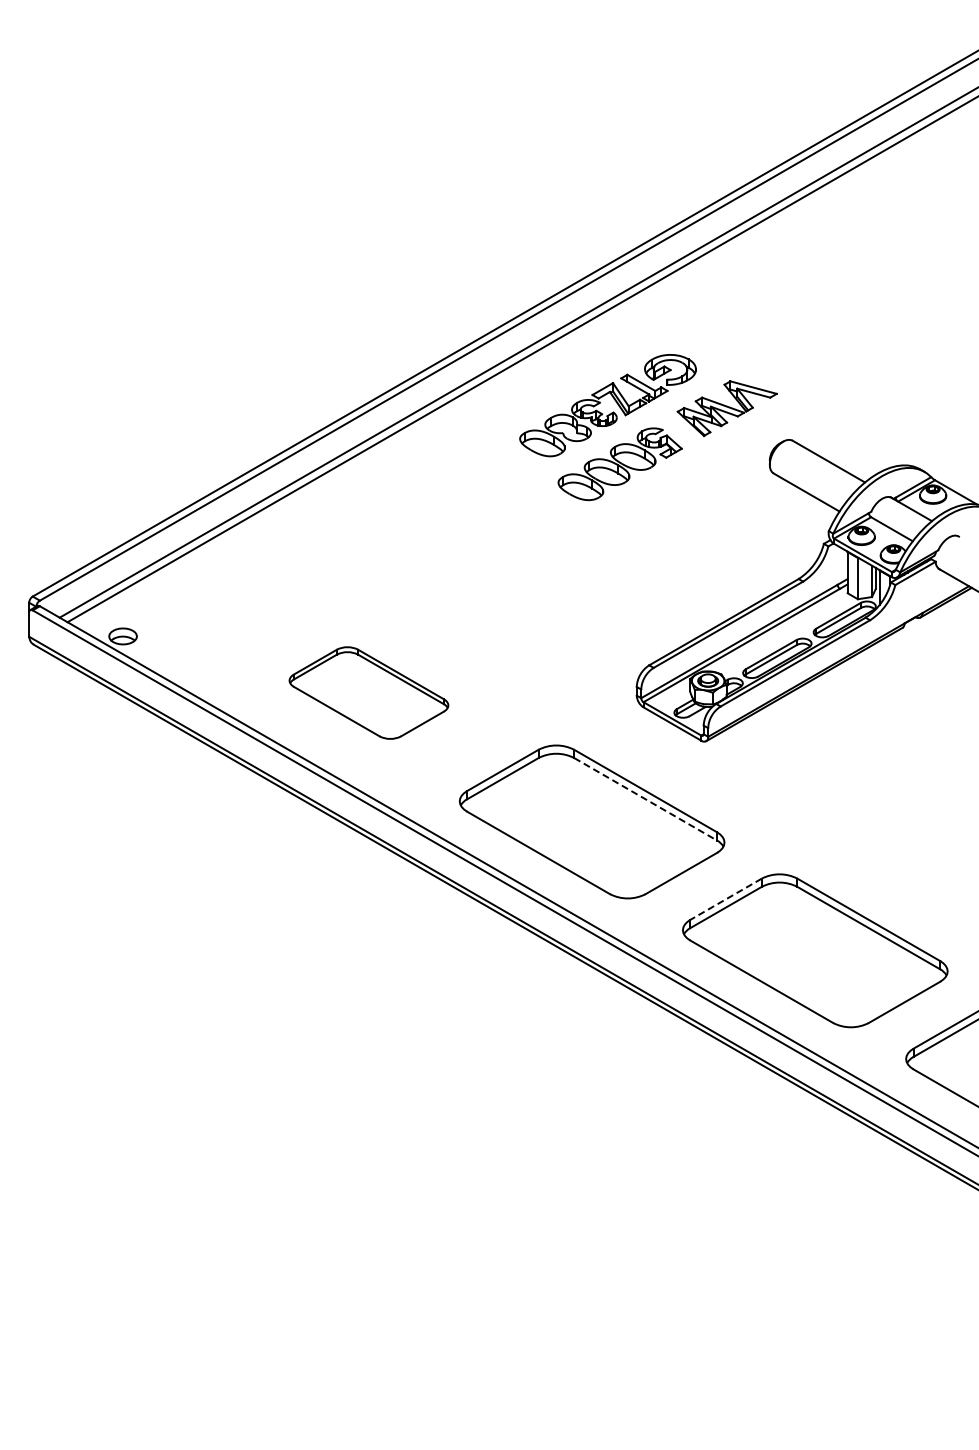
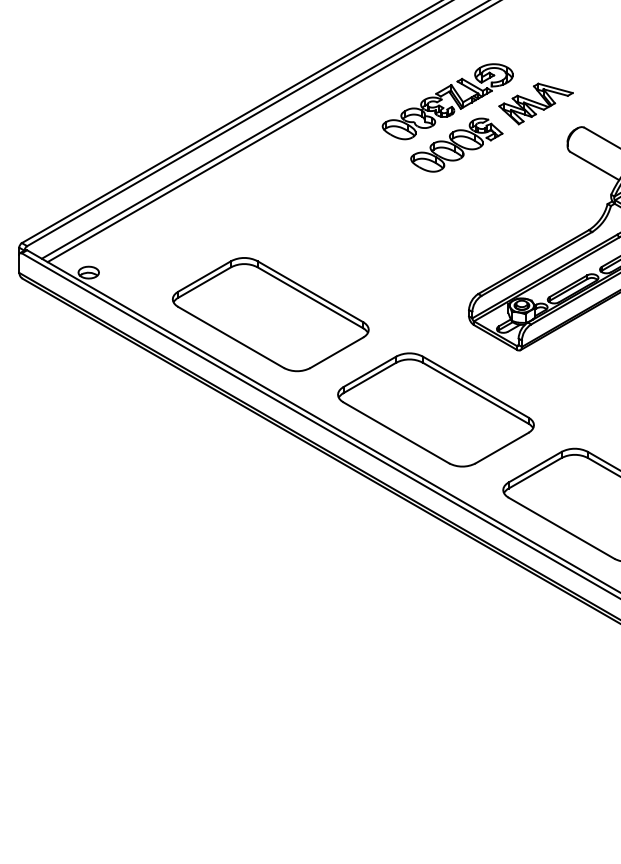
part: (368, 692) -> (270, 314), size x1.67
line: (646, 799) -> (476, 393), dashed -> solid
line: (725, 899) -> (534, 467), dashed -> solid

